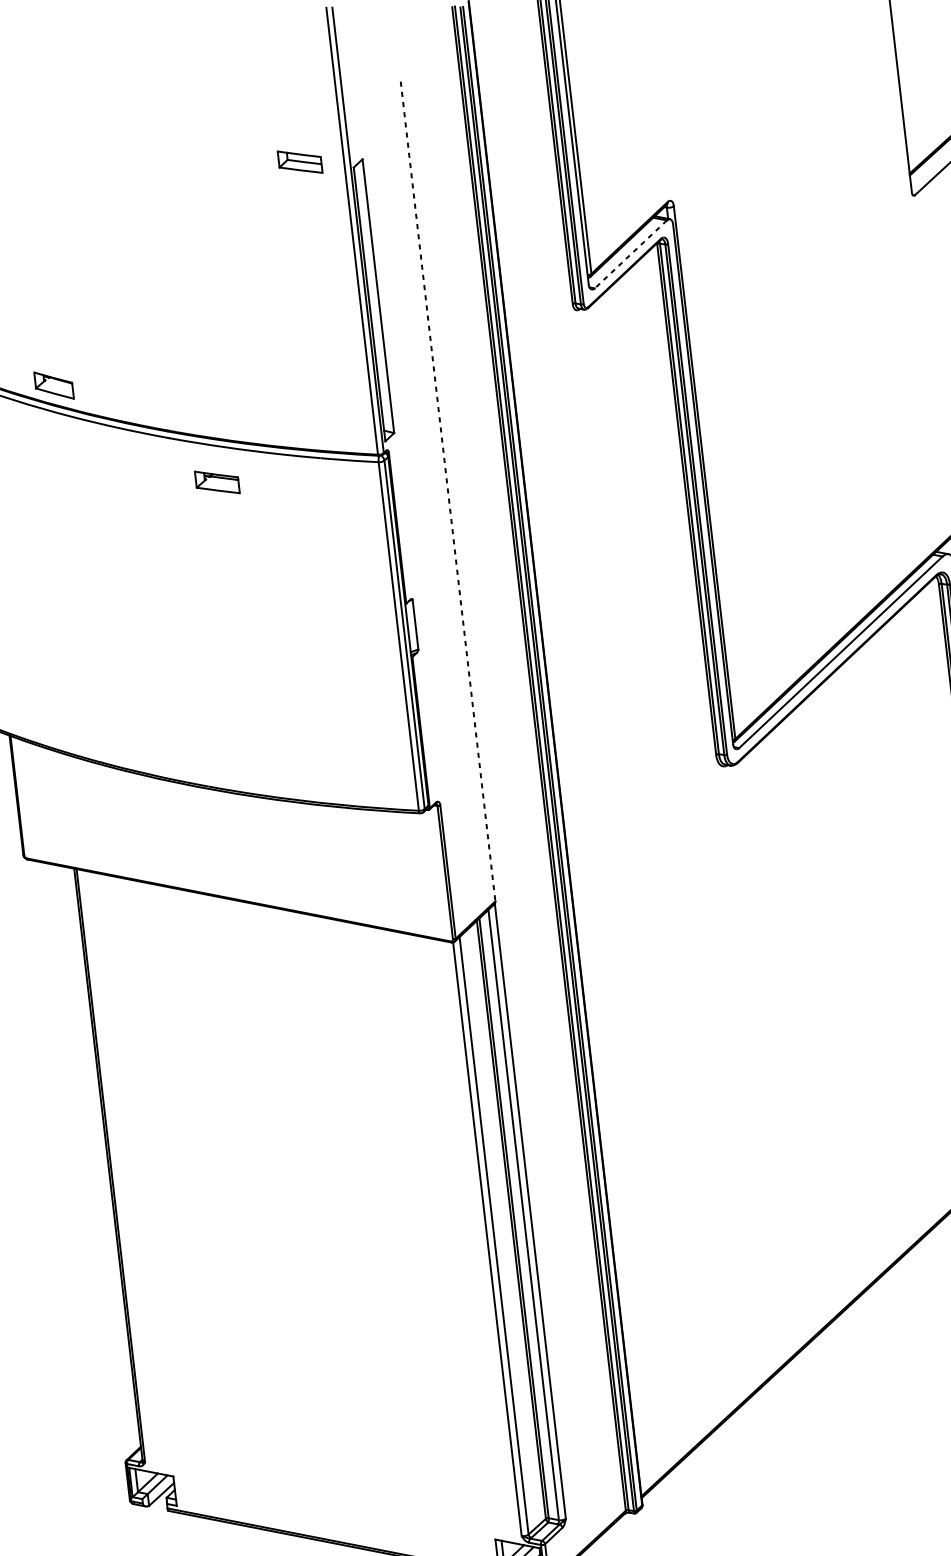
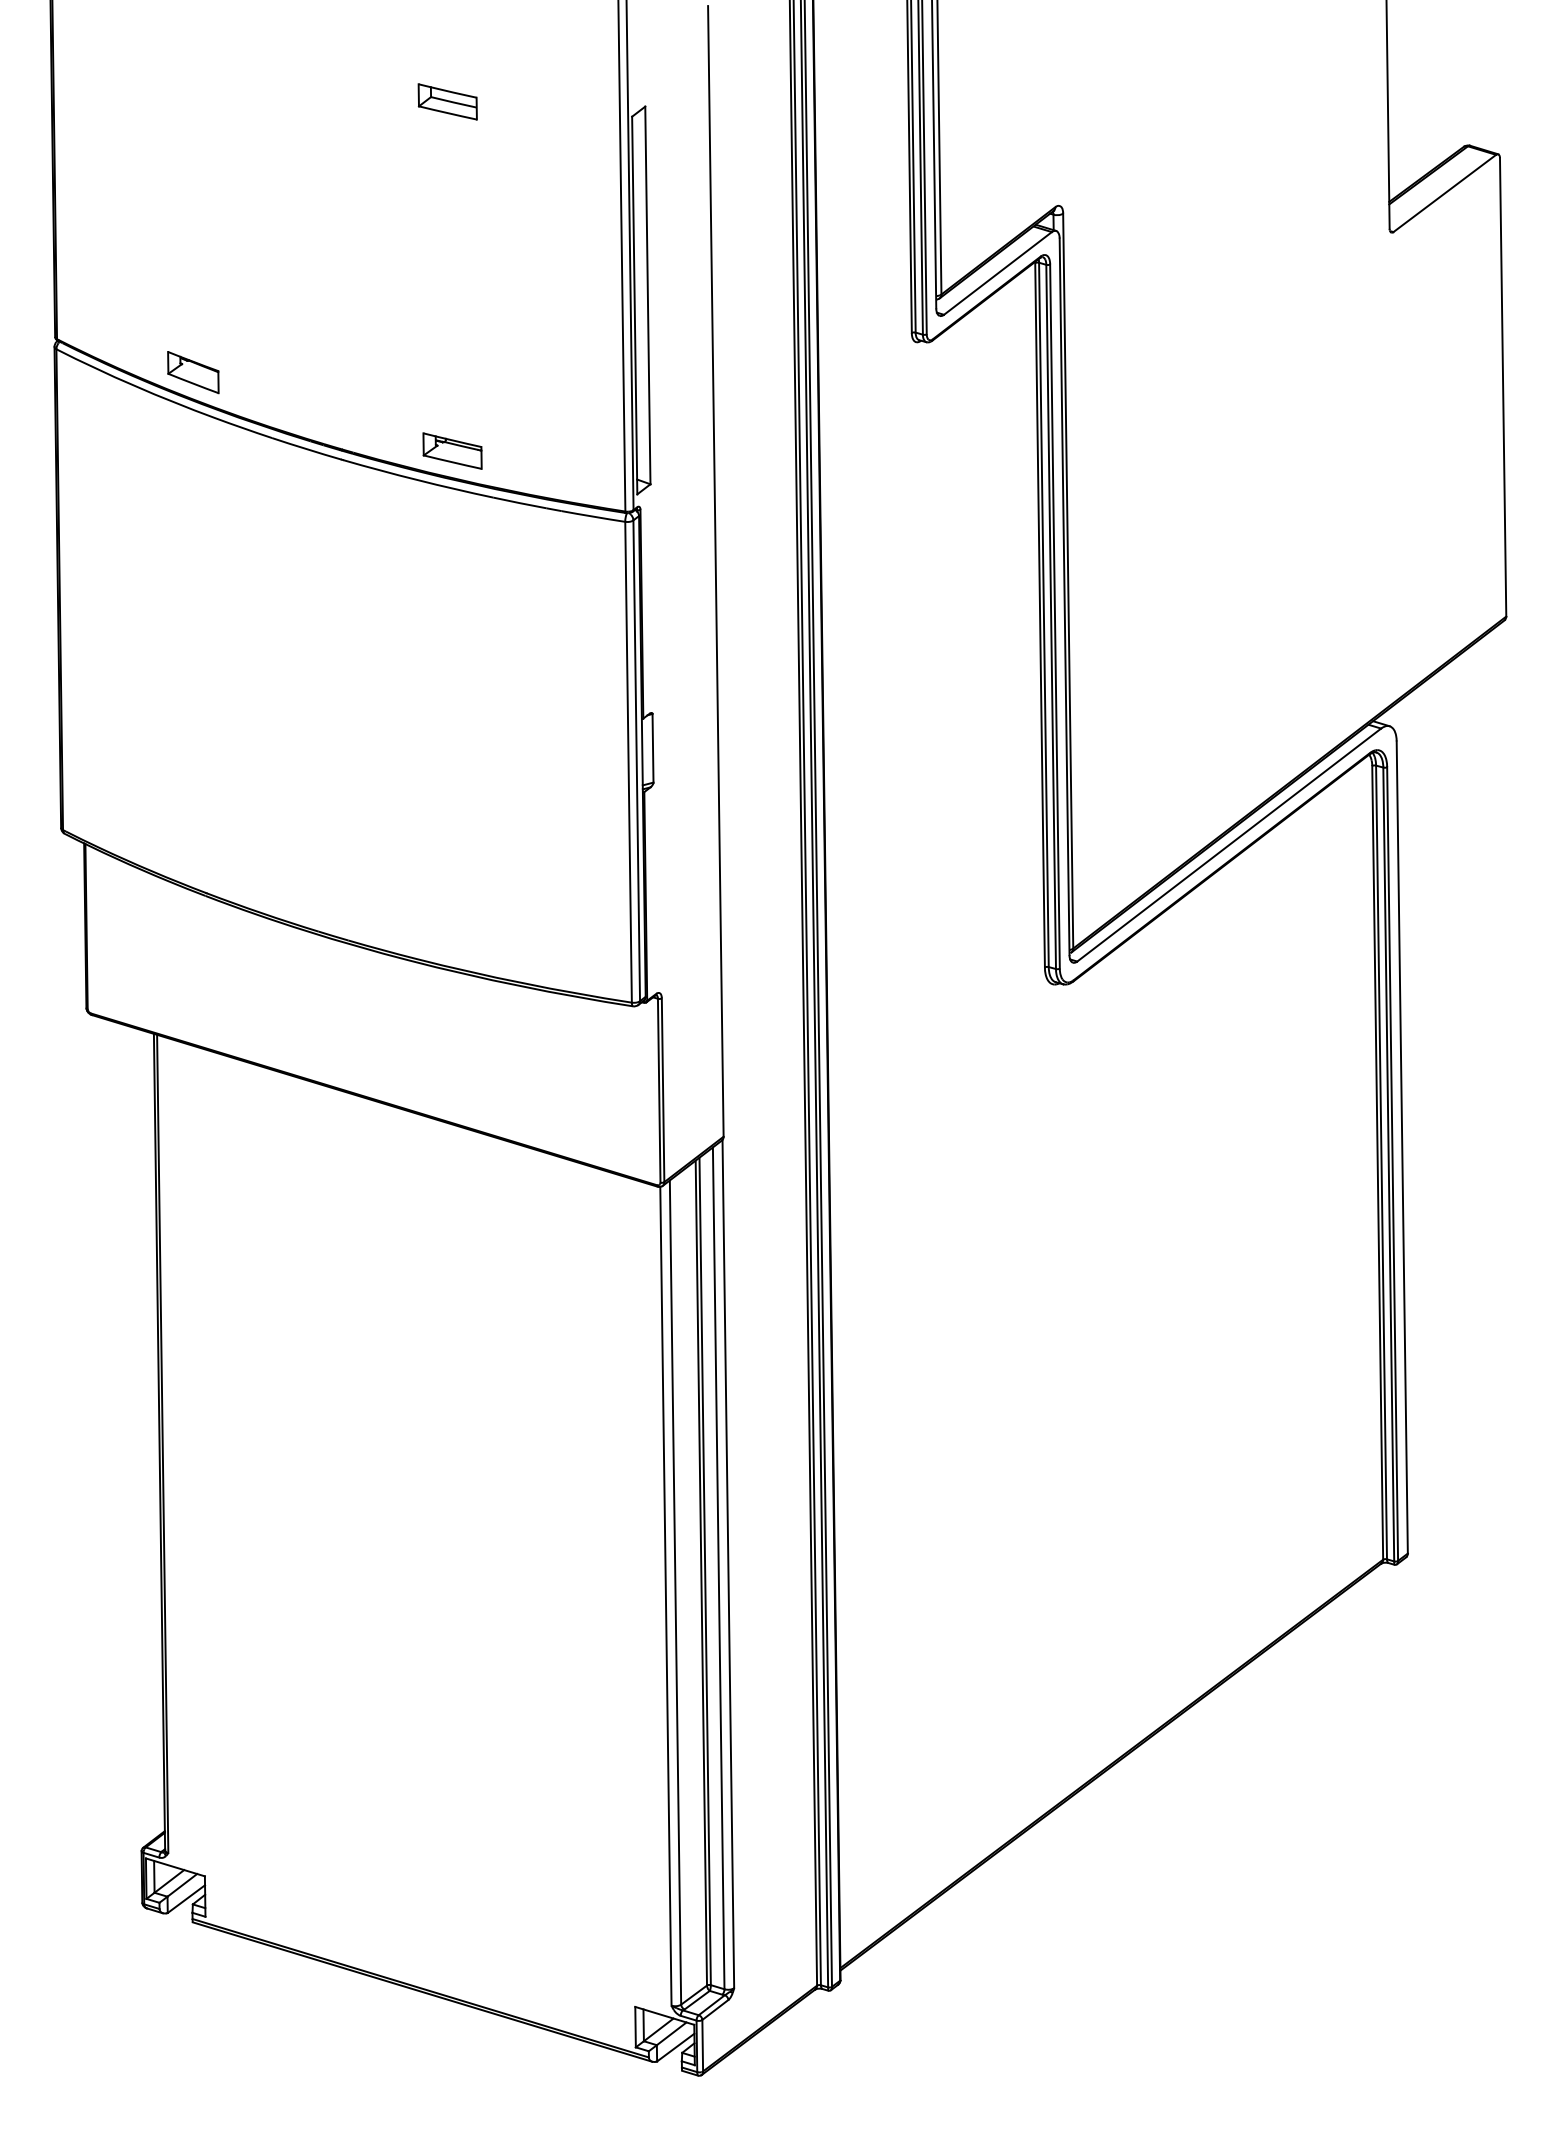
part: (299, 161) -> (447, 101), moved
line: (630, 254) -> (997, 273), dashed -> solid
part: (217, 482) -> (452, 450), moved
line: (447, 491) -> (715, 571), dashed -> solid

